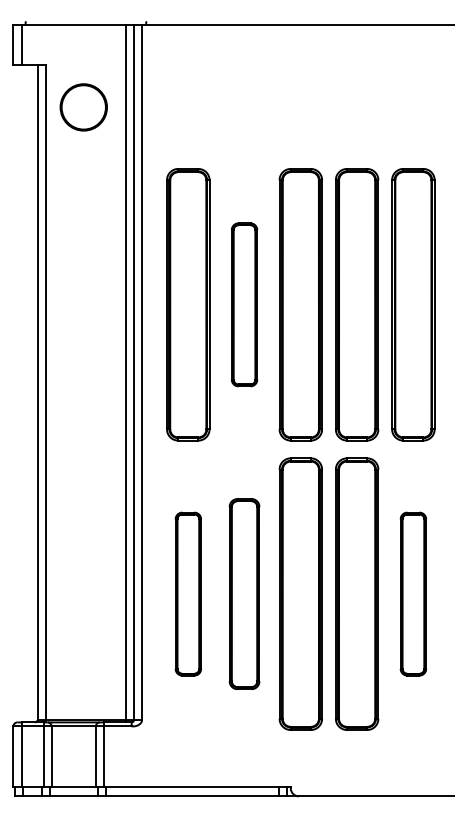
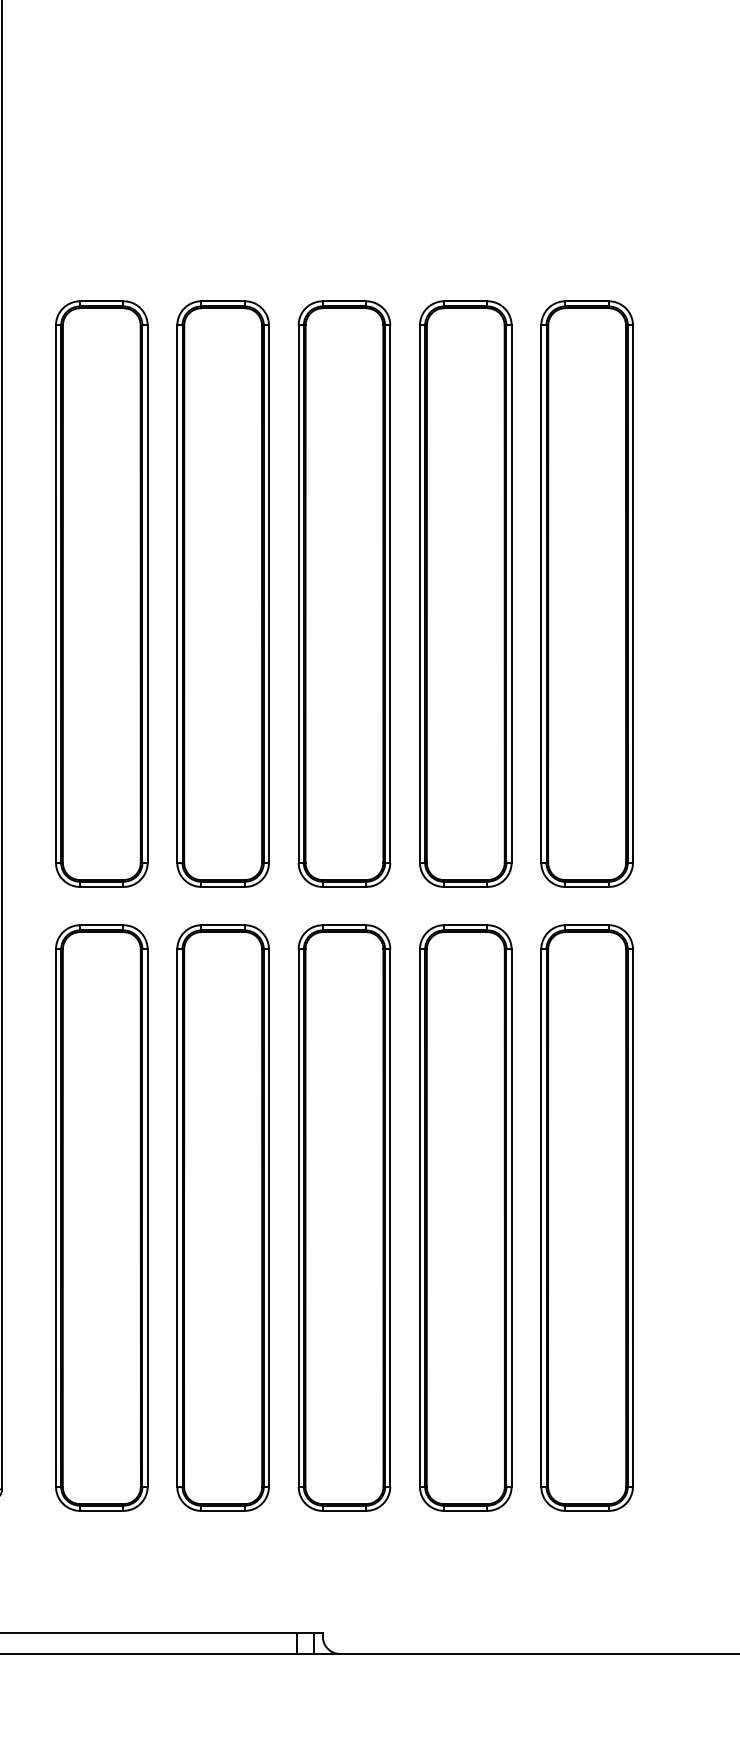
part: (244, 304) -> (222, 593), size x1.67
part: (188, 593) -> (102, 1216), size x1.67
part: (244, 593) -> (222, 1216), size x1.43
part: (413, 593) -> (587, 1216), size x1.67

